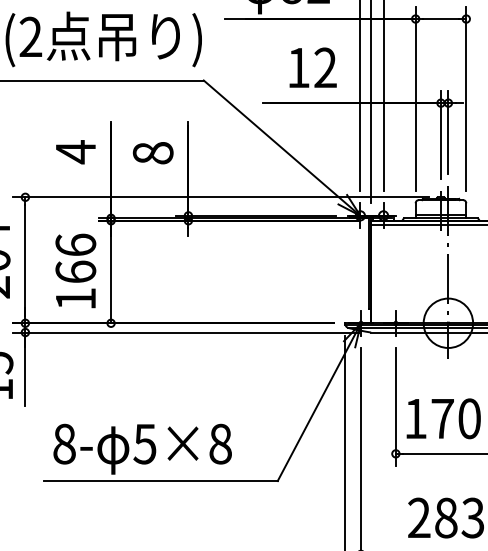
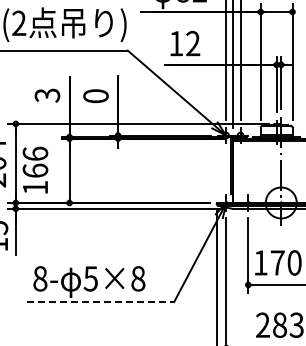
text: (313, 67) -> (185, 43), moved
text: (75, 152) -> (47, 95), 4 -> 3
text: (152, 153) -> (95, 96), 8 -> 0
text: (75, 269) -> (35, 169), moved
line: (161, 481) -> (101, 302), solid -> dashed

